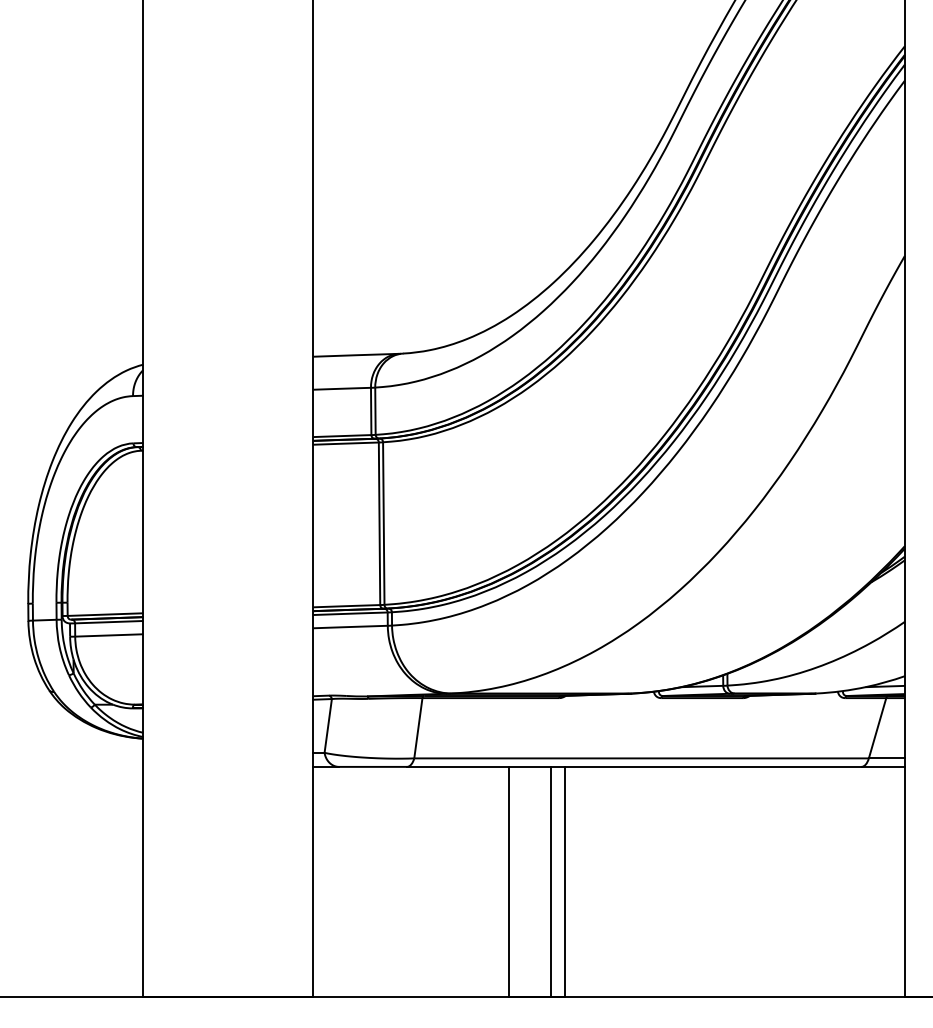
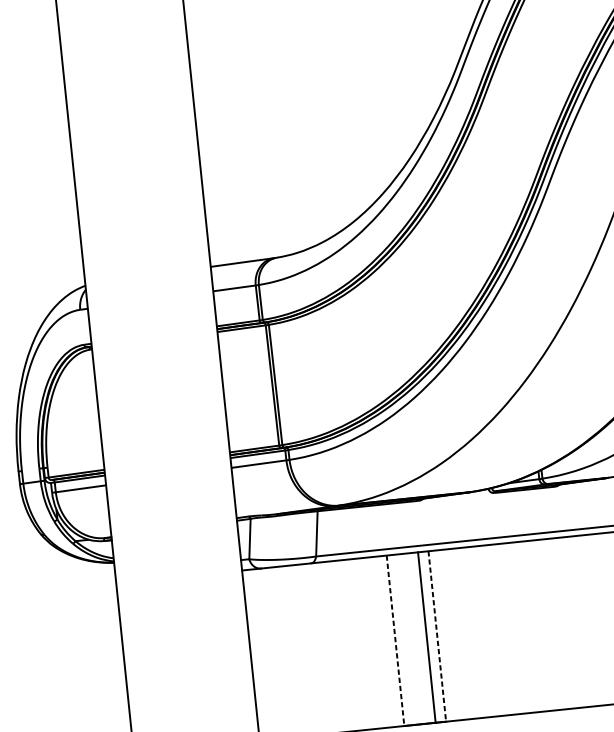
line: (508, 882) -> (395, 641), solid -> dashed
line: (565, 882) -> (437, 636), solid -> dashed

